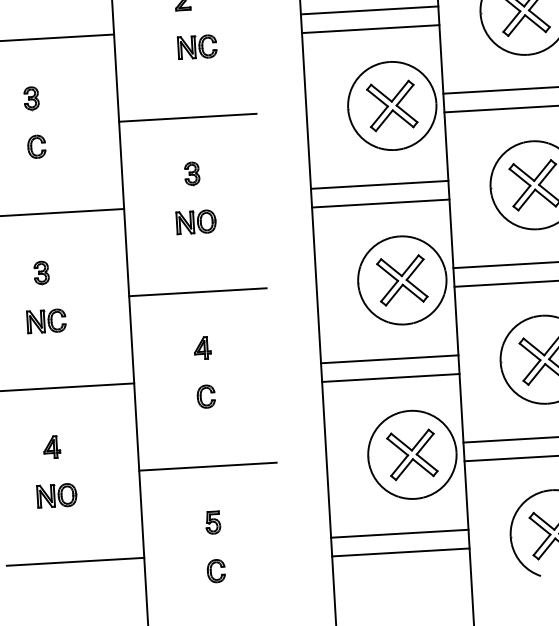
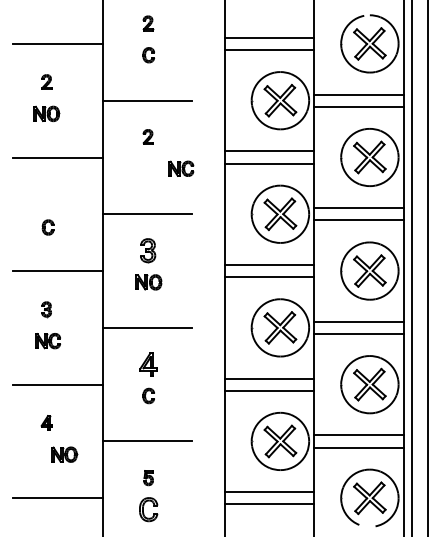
part: (197, 46) -> (181, 168), moved
part: (31, 97) -> (46, 195), removed
part: (191, 173) -> (147, 250), size x1.6
part: (201, 346) -> (147, 363), size x1.6
part: (57, 495) -> (64, 454), moved
part: (215, 571) -> (148, 509), size x1.6

